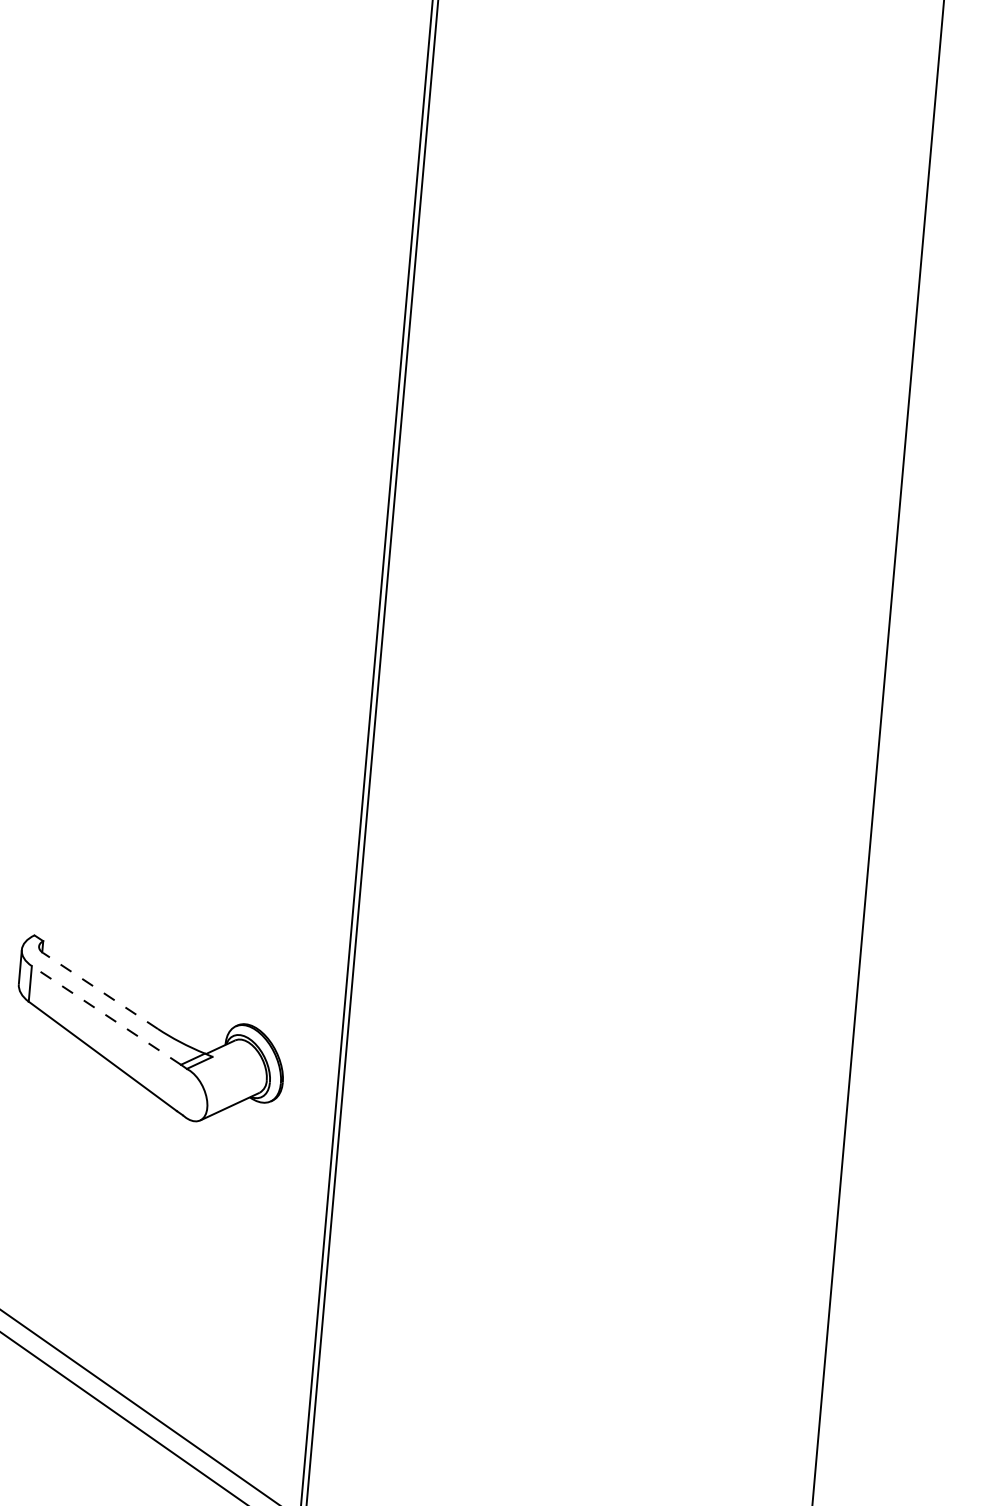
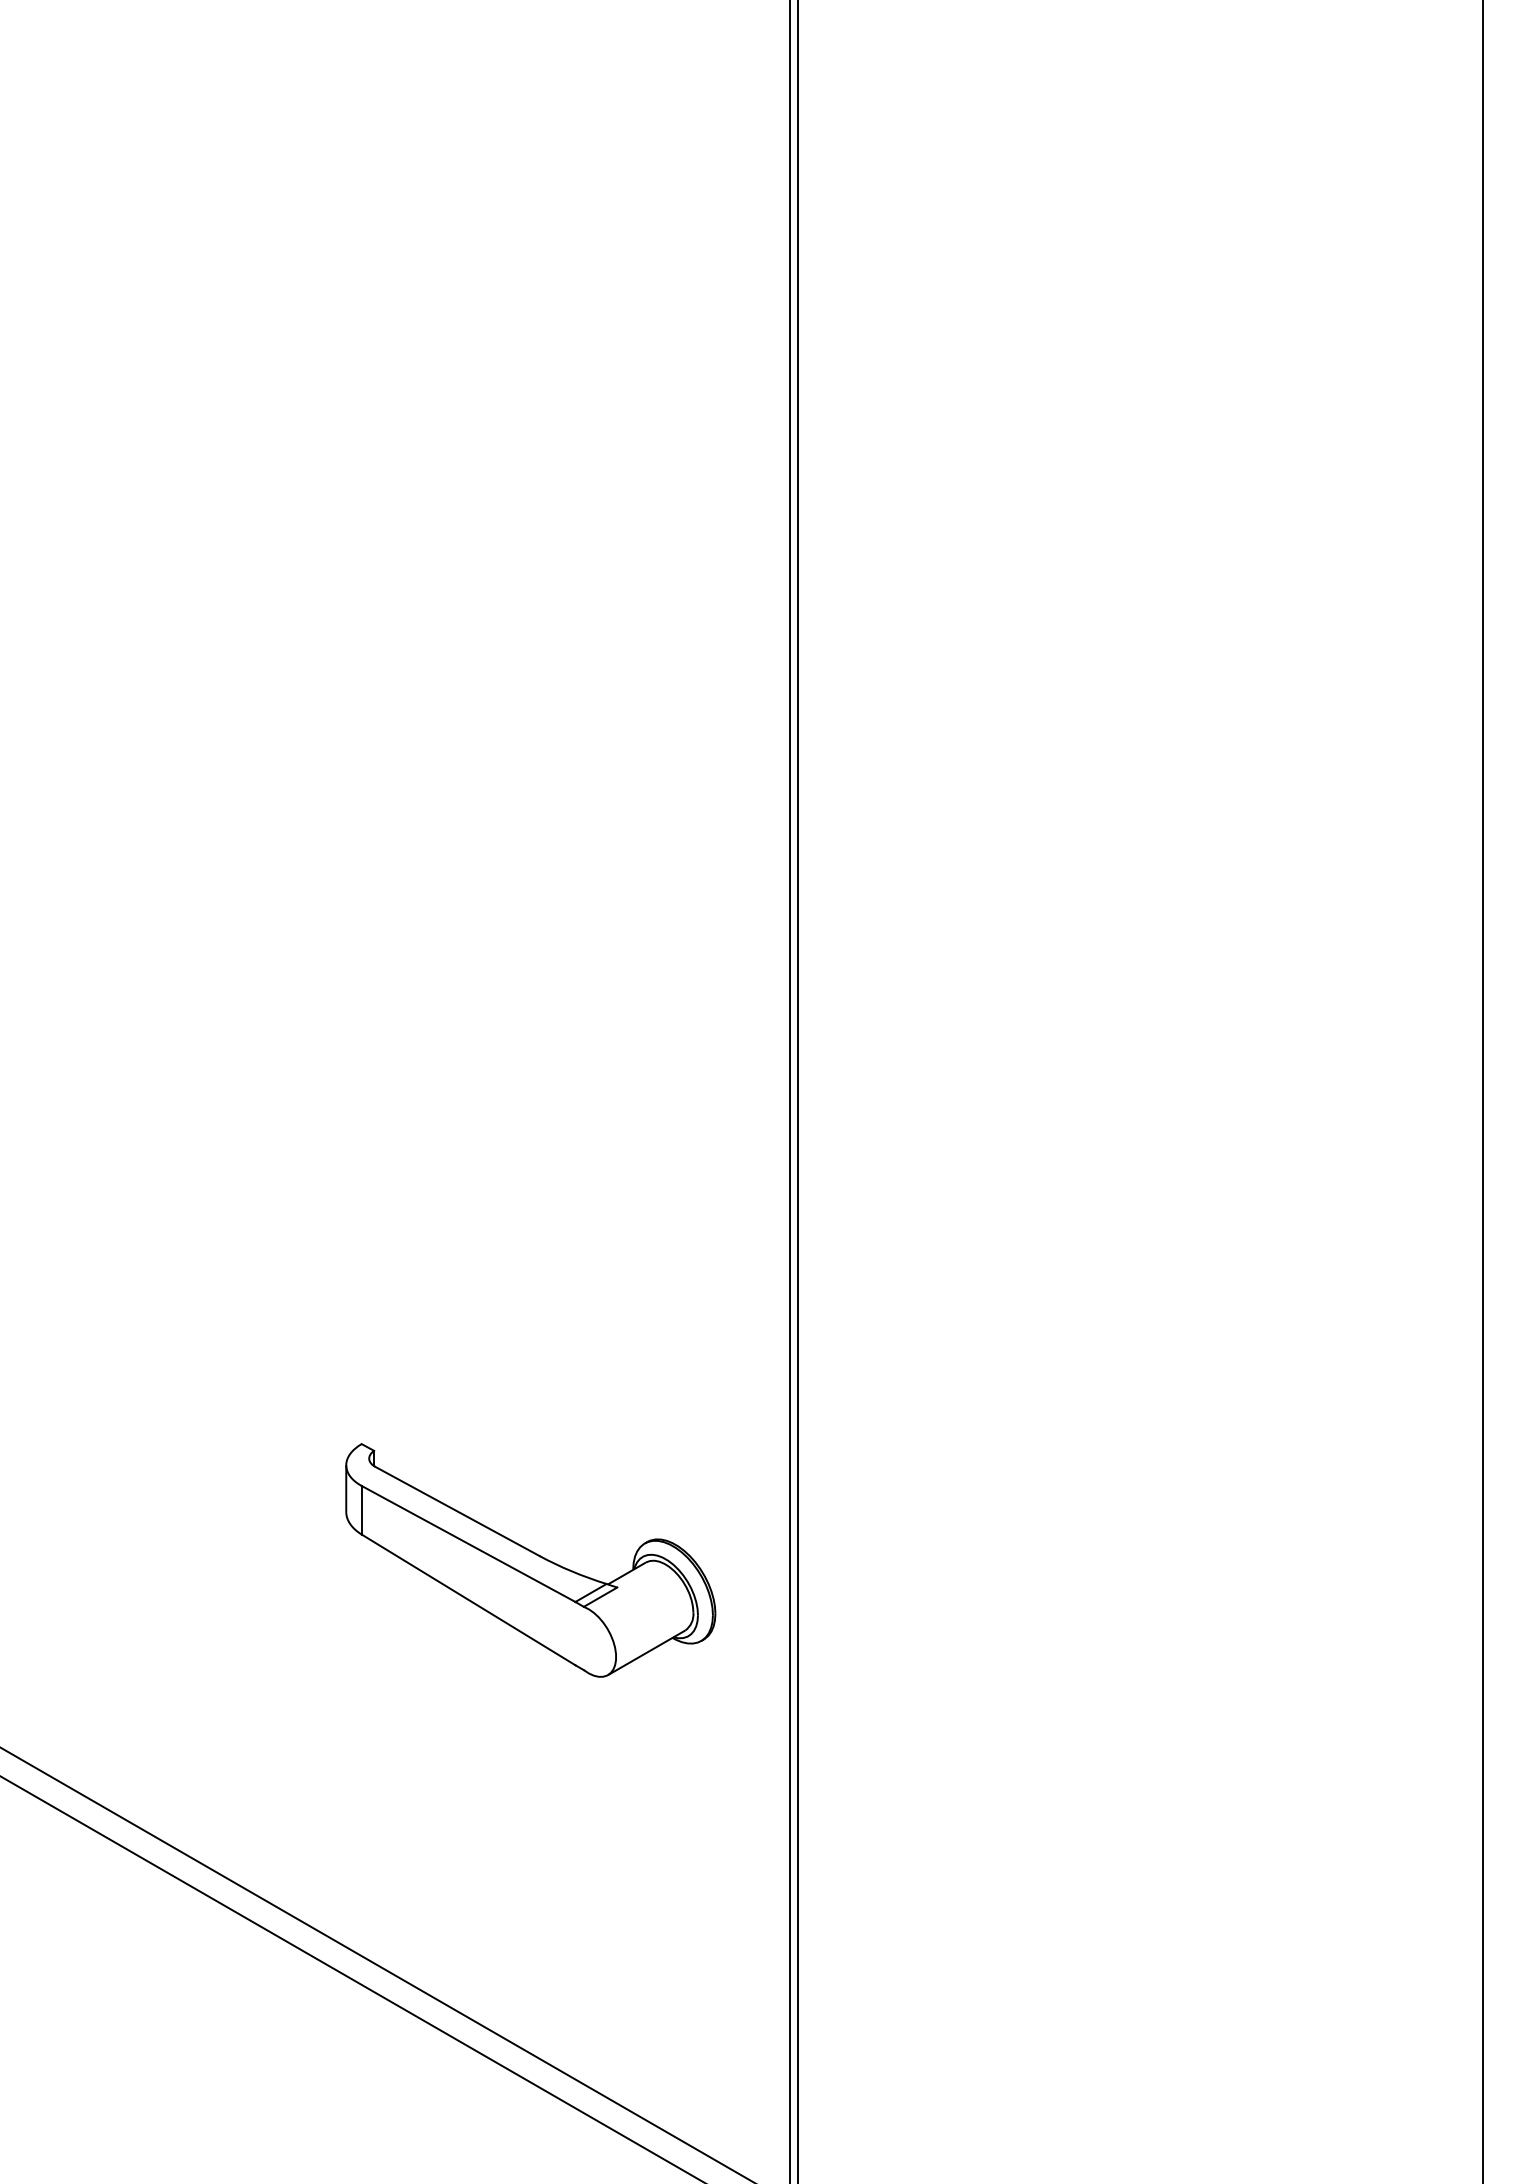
line: (100, 990) -> (457, 1511), dashed -> solid
line: (106, 1015) -> (468, 1543), dashed -> solid

